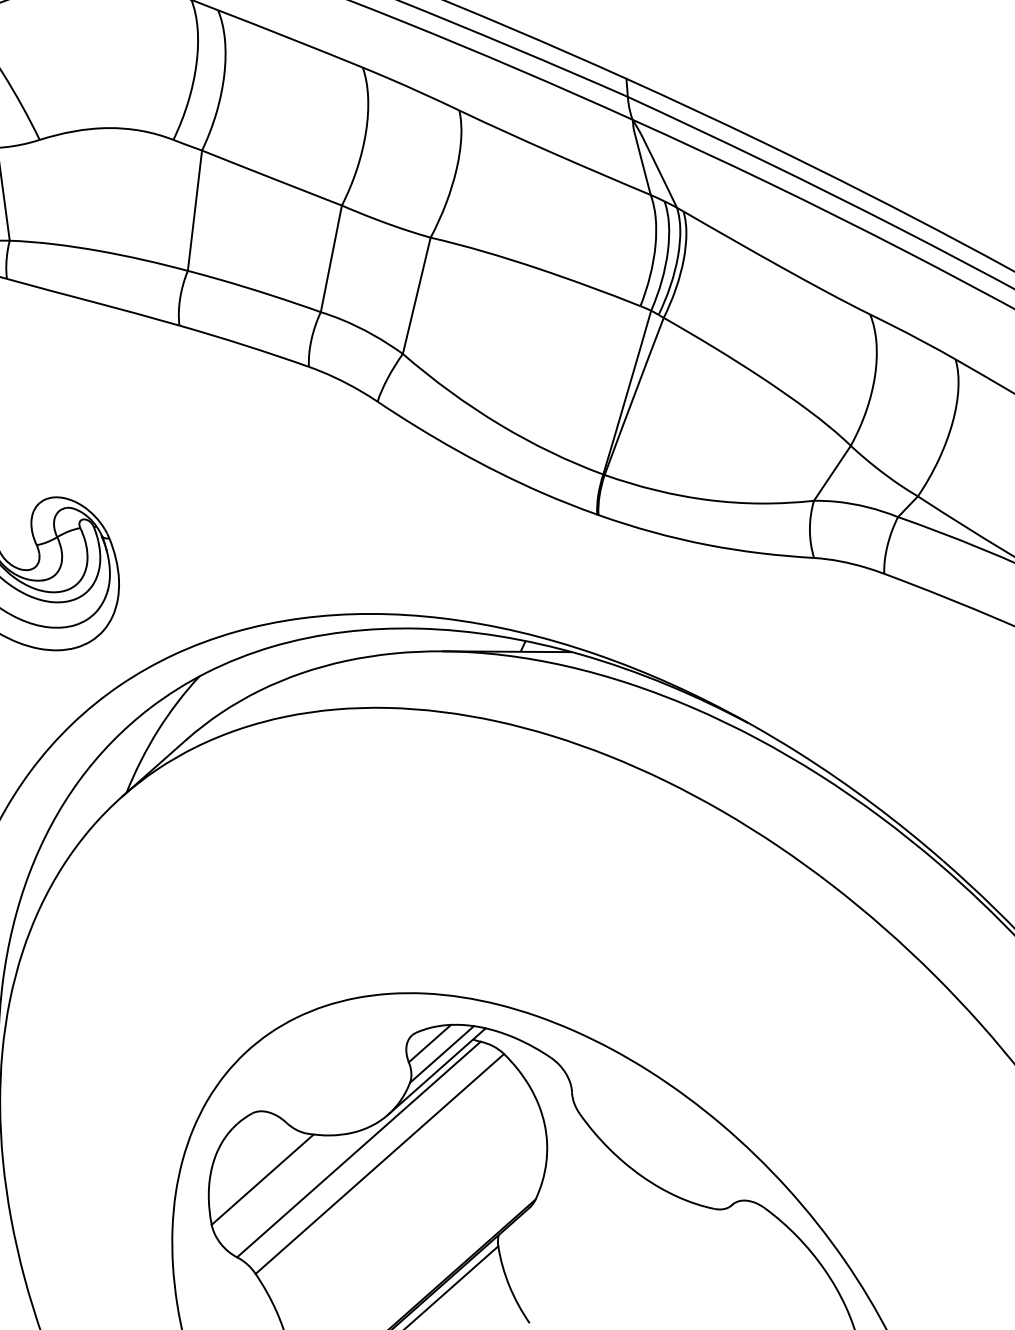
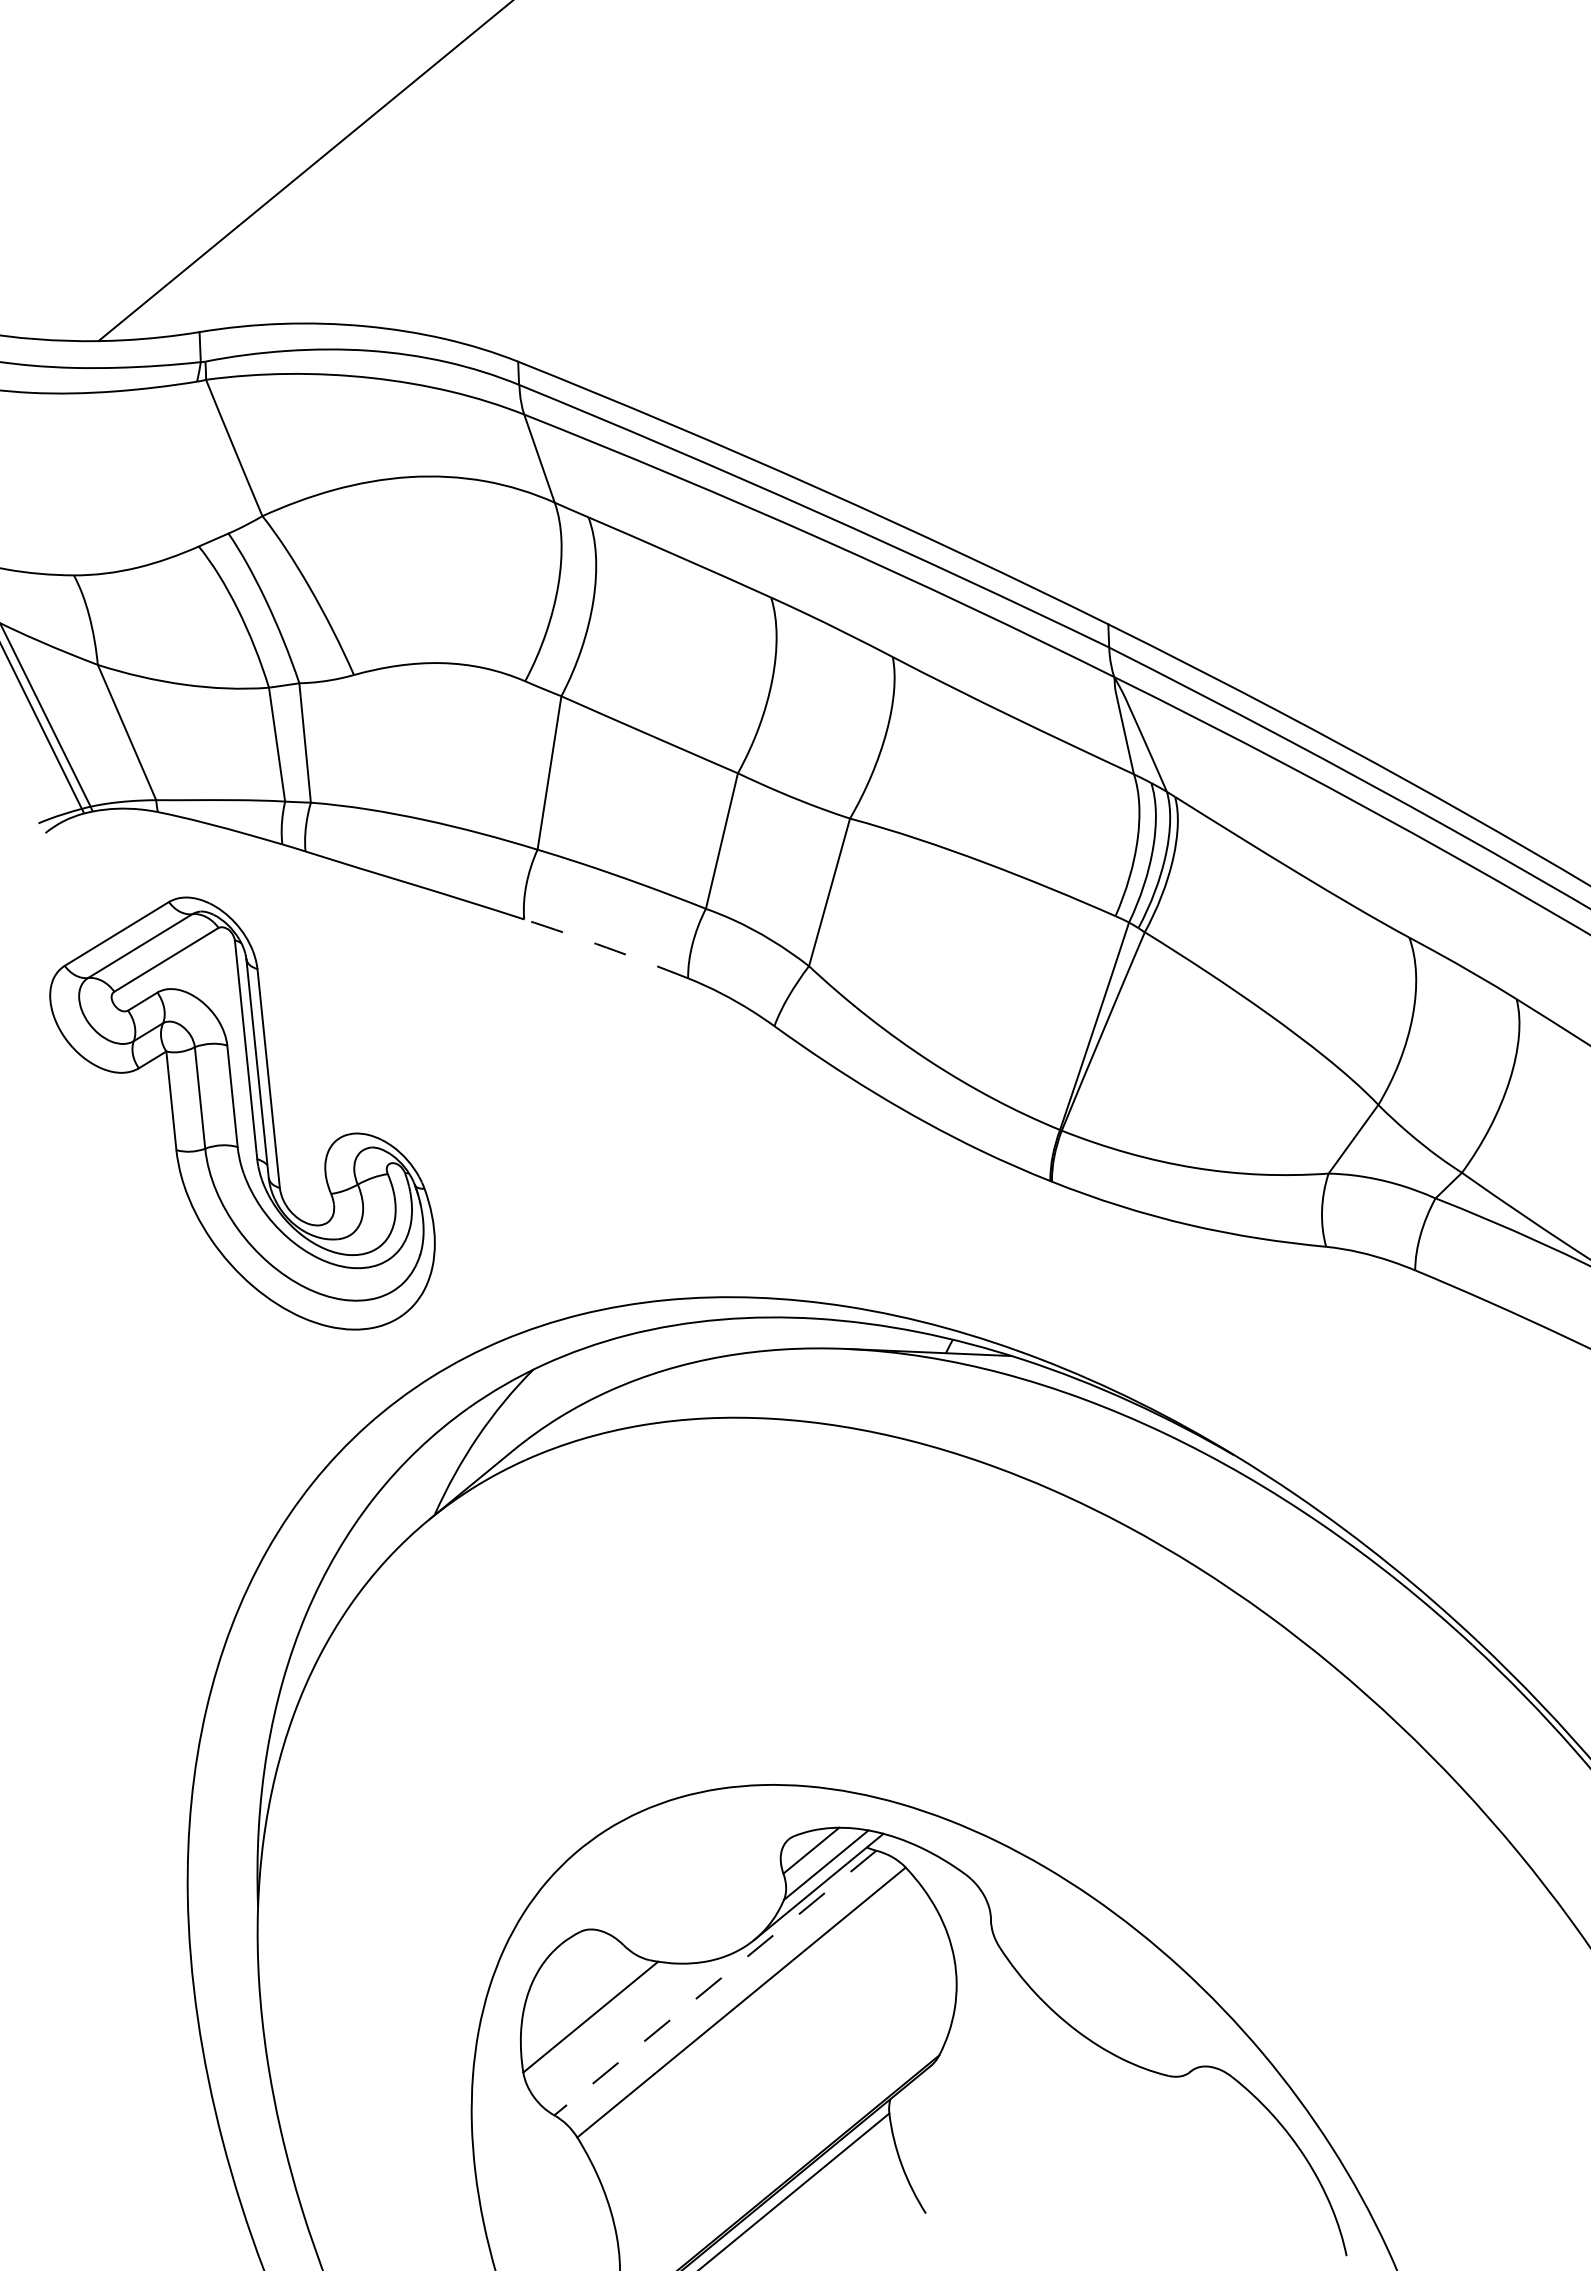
arc: (244, 345) -> (606, 947), solid -> dashed
line: (358, 1149) -> (714, 1983), solid -> dashed

